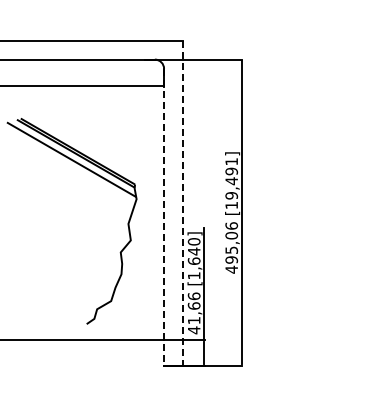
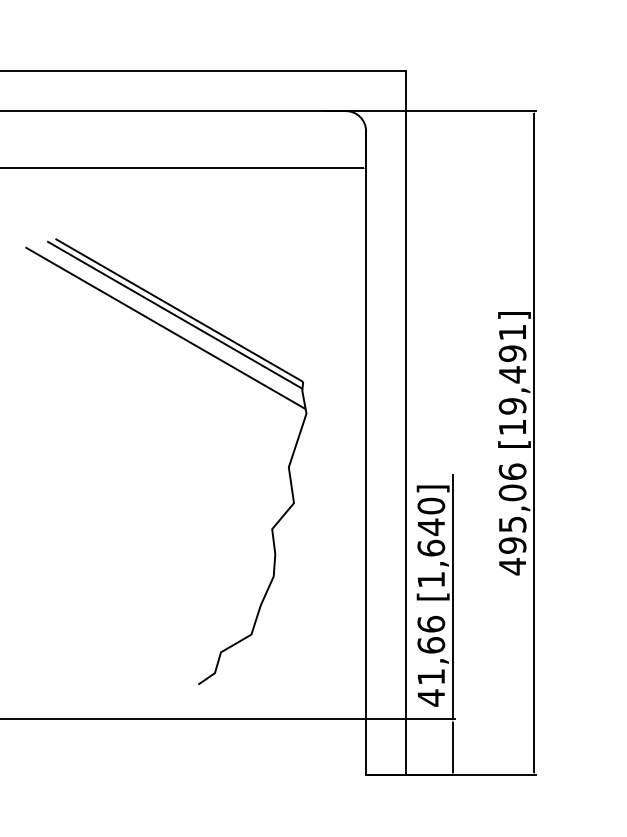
line: (182, 204) -> (405, 425), dashed -> solid
line: (164, 217) -> (366, 453), dashed -> solid

